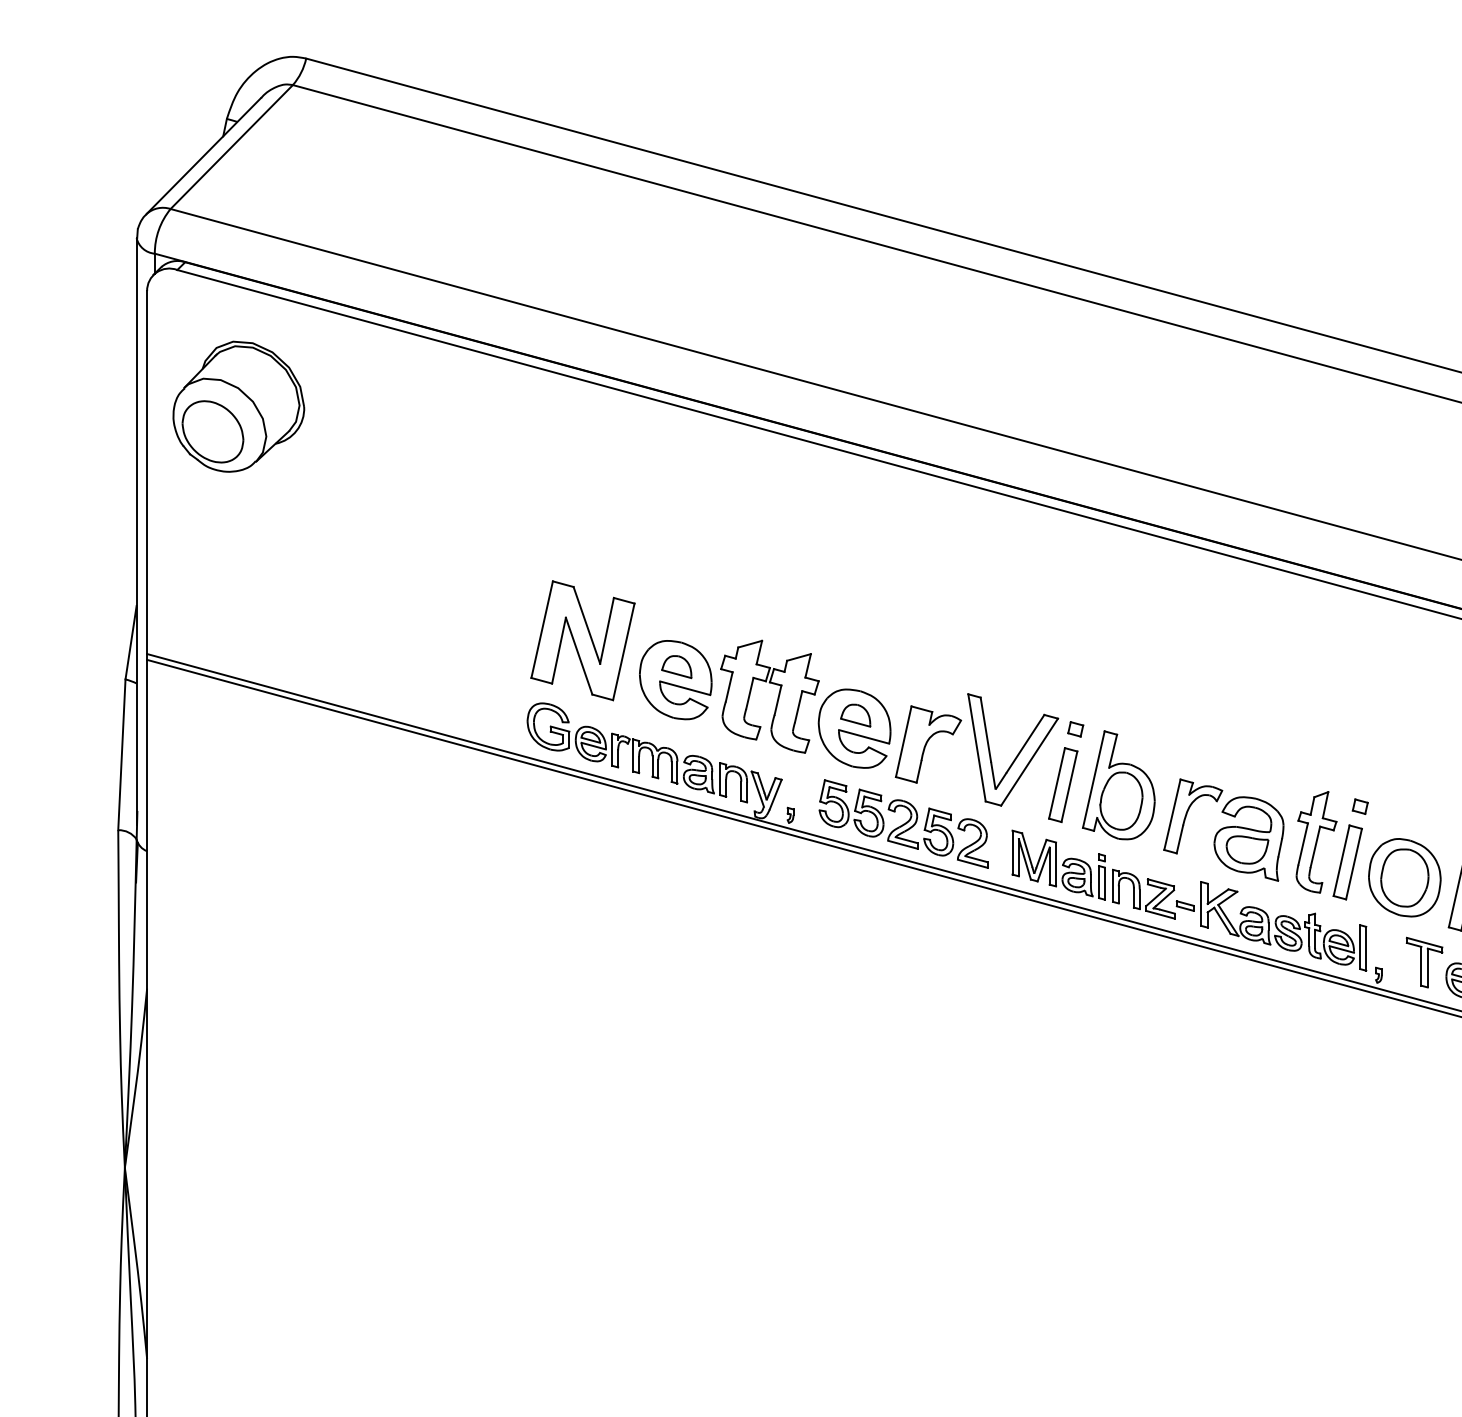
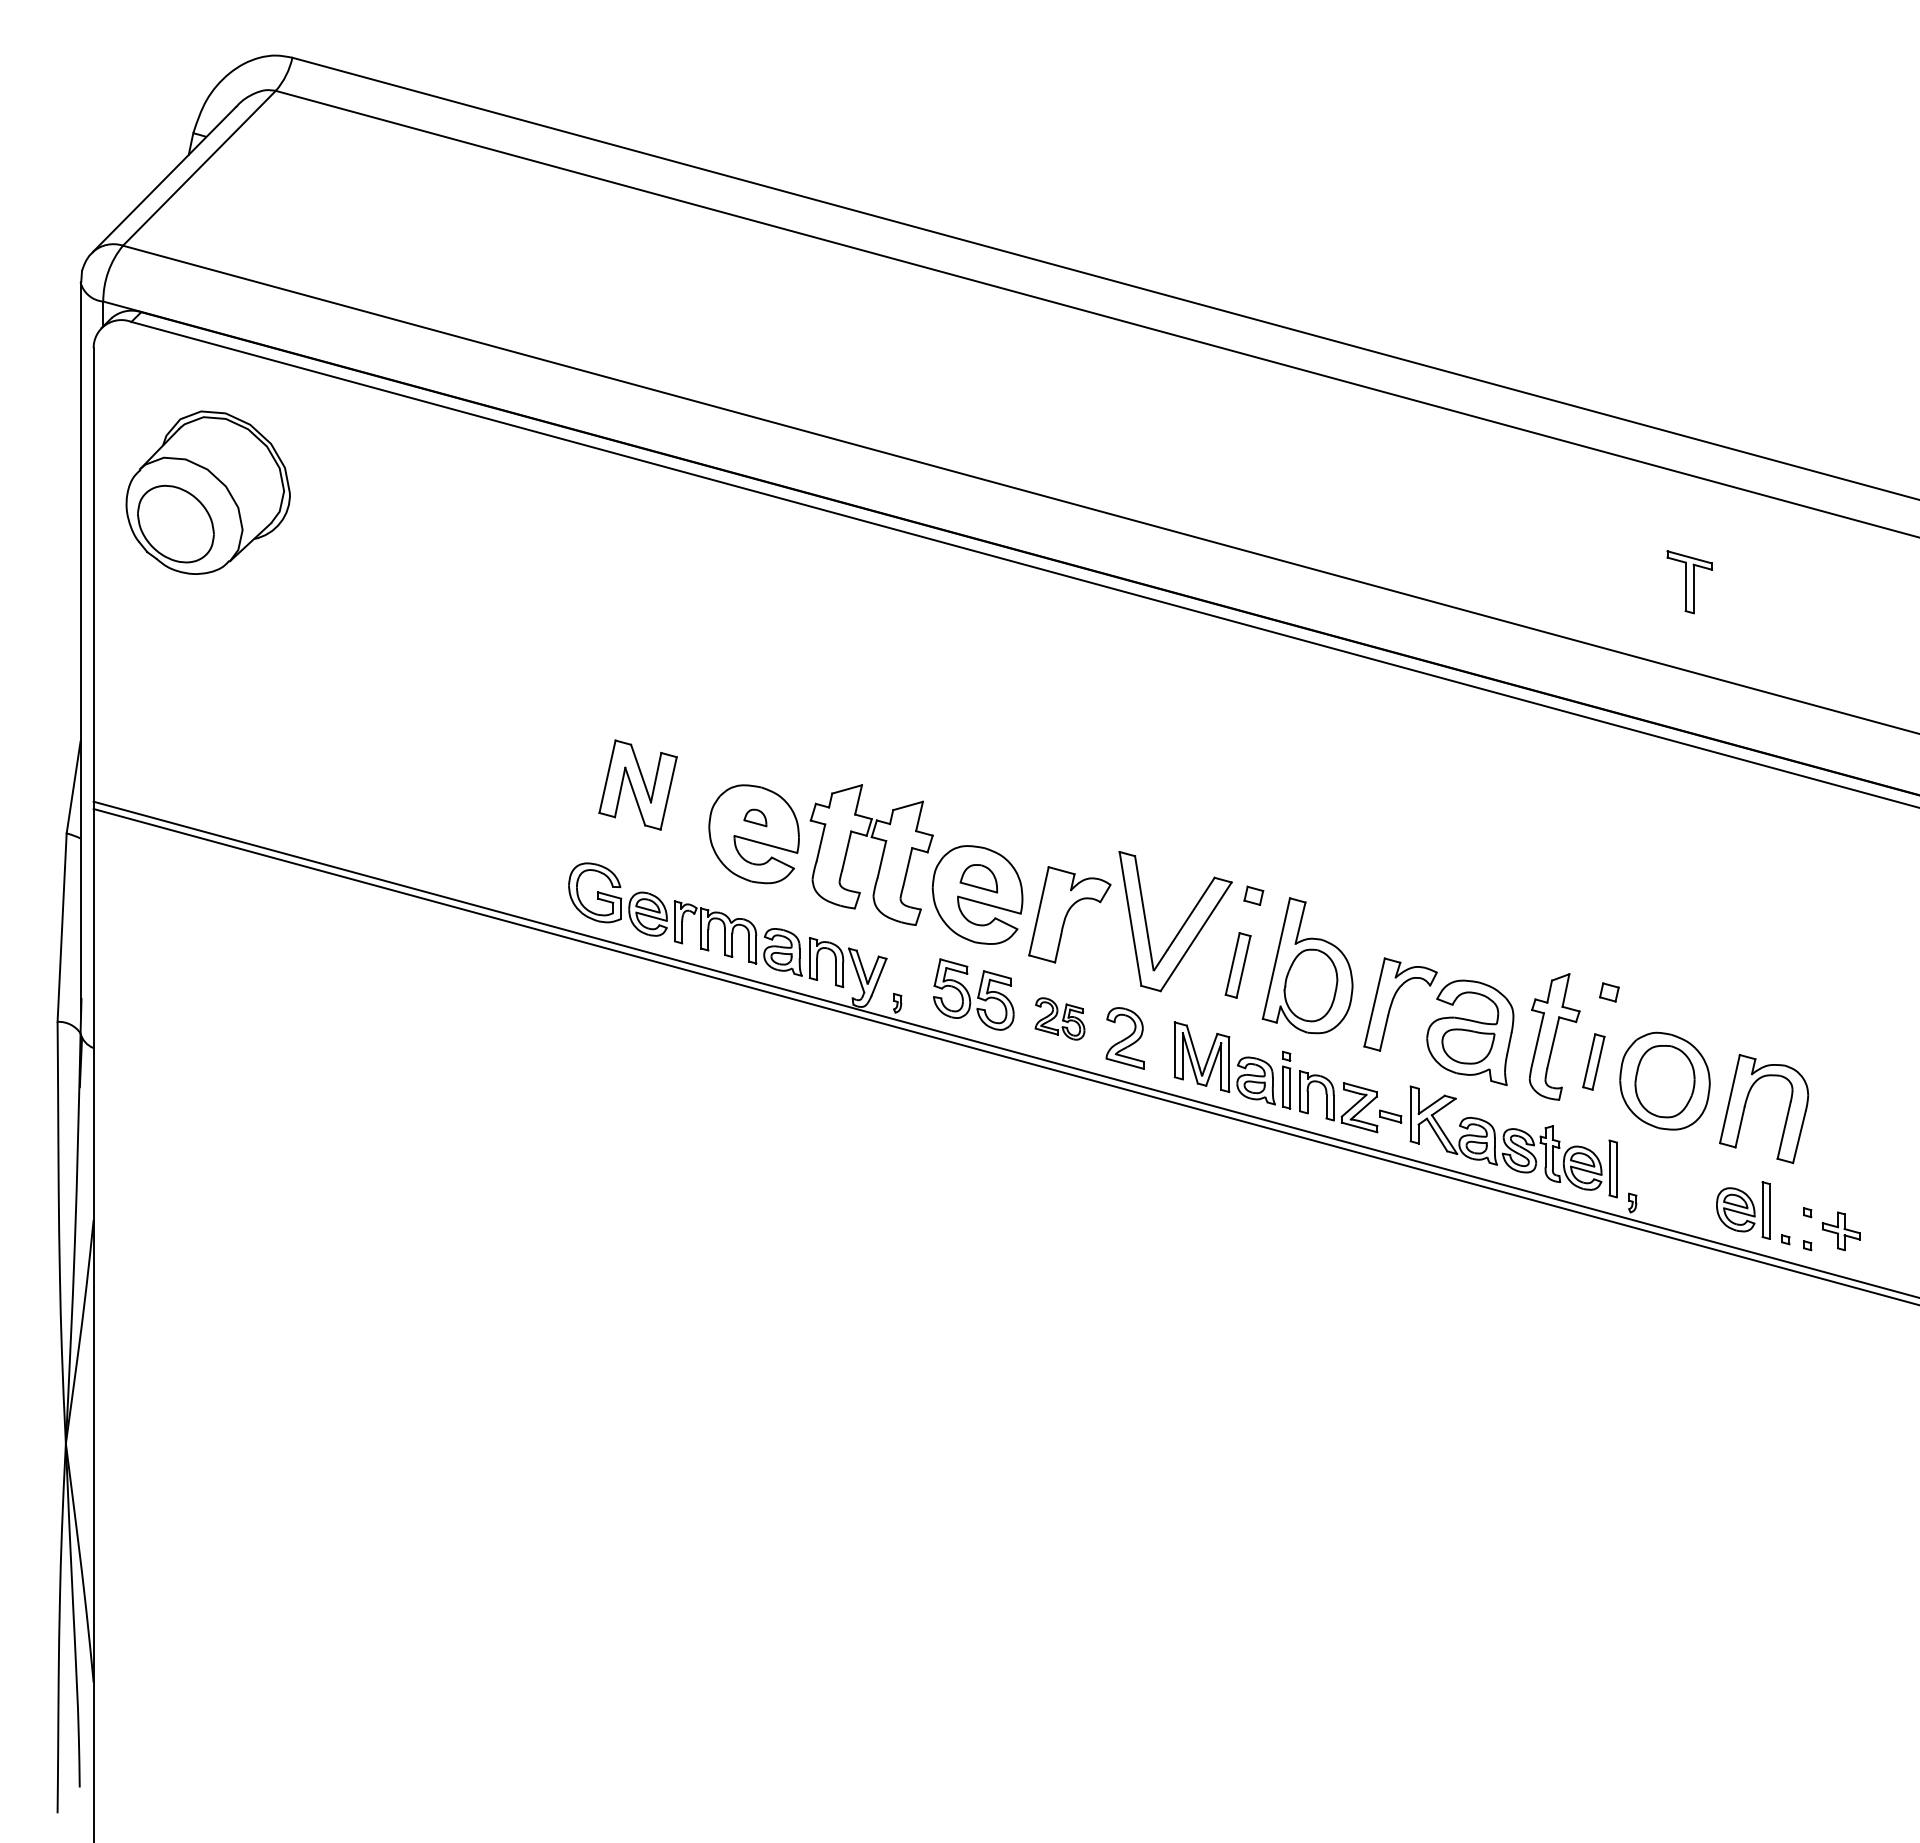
part: (582, 640) -> (637, 784), size x0.6
part: (676, 666) -> (755, 817), size x0.6
part: (1062, 785) -> (1237, 965), size x0.7
part: (920, 827) -> (1059, 1018), size x0.6
part: (1347, 861) -> (1593, 1061), size x0.6
part: (1424, 962) -> (1689, 582), moved

